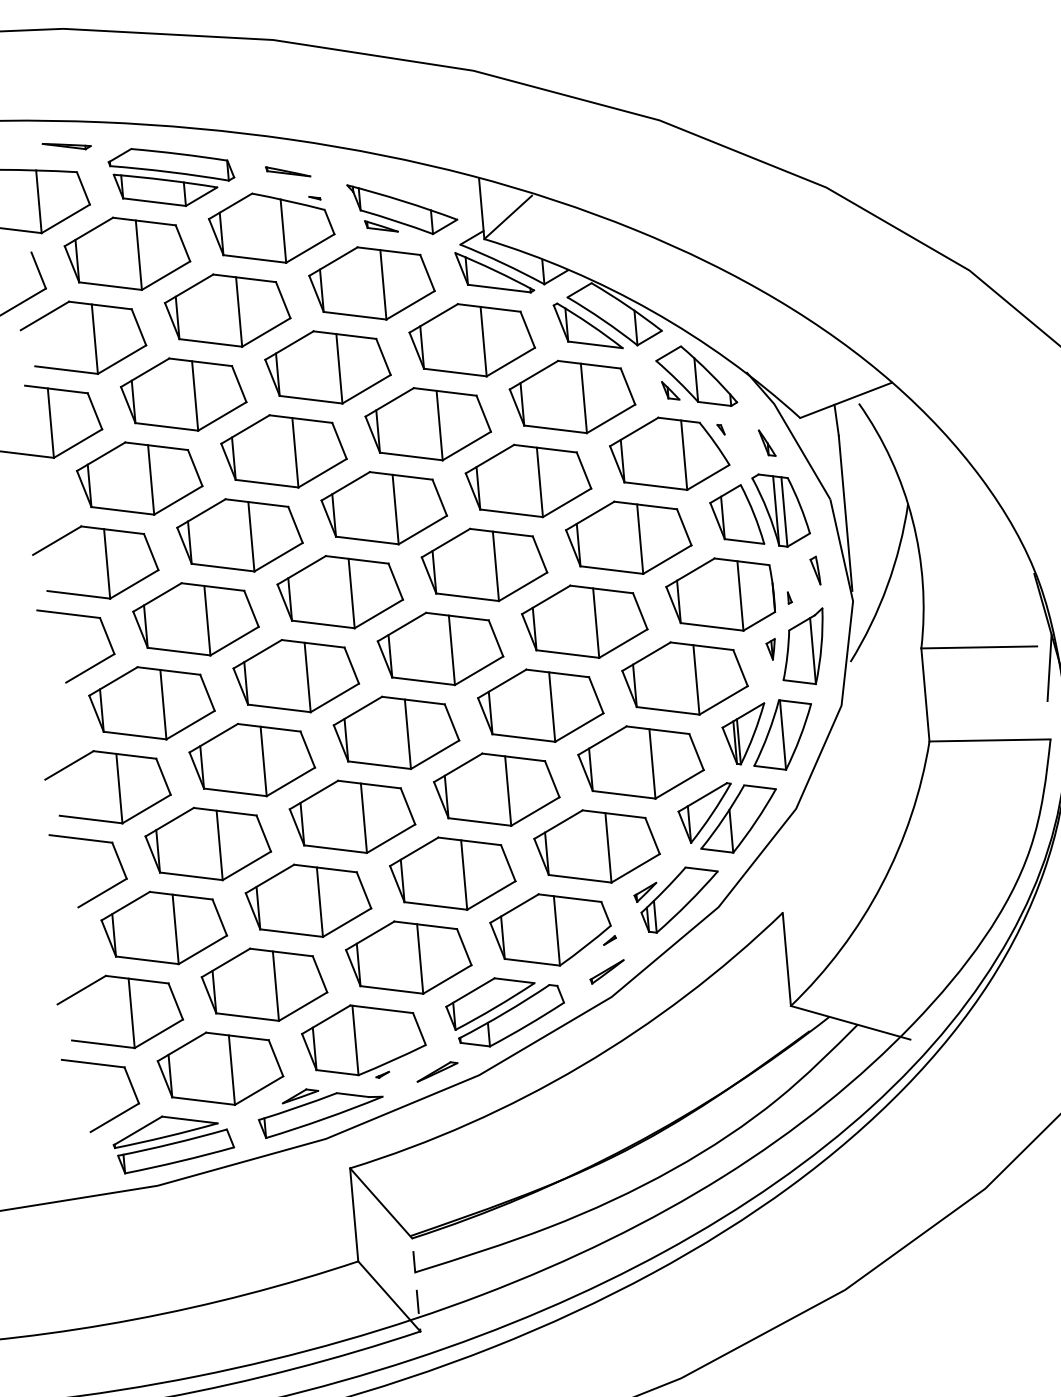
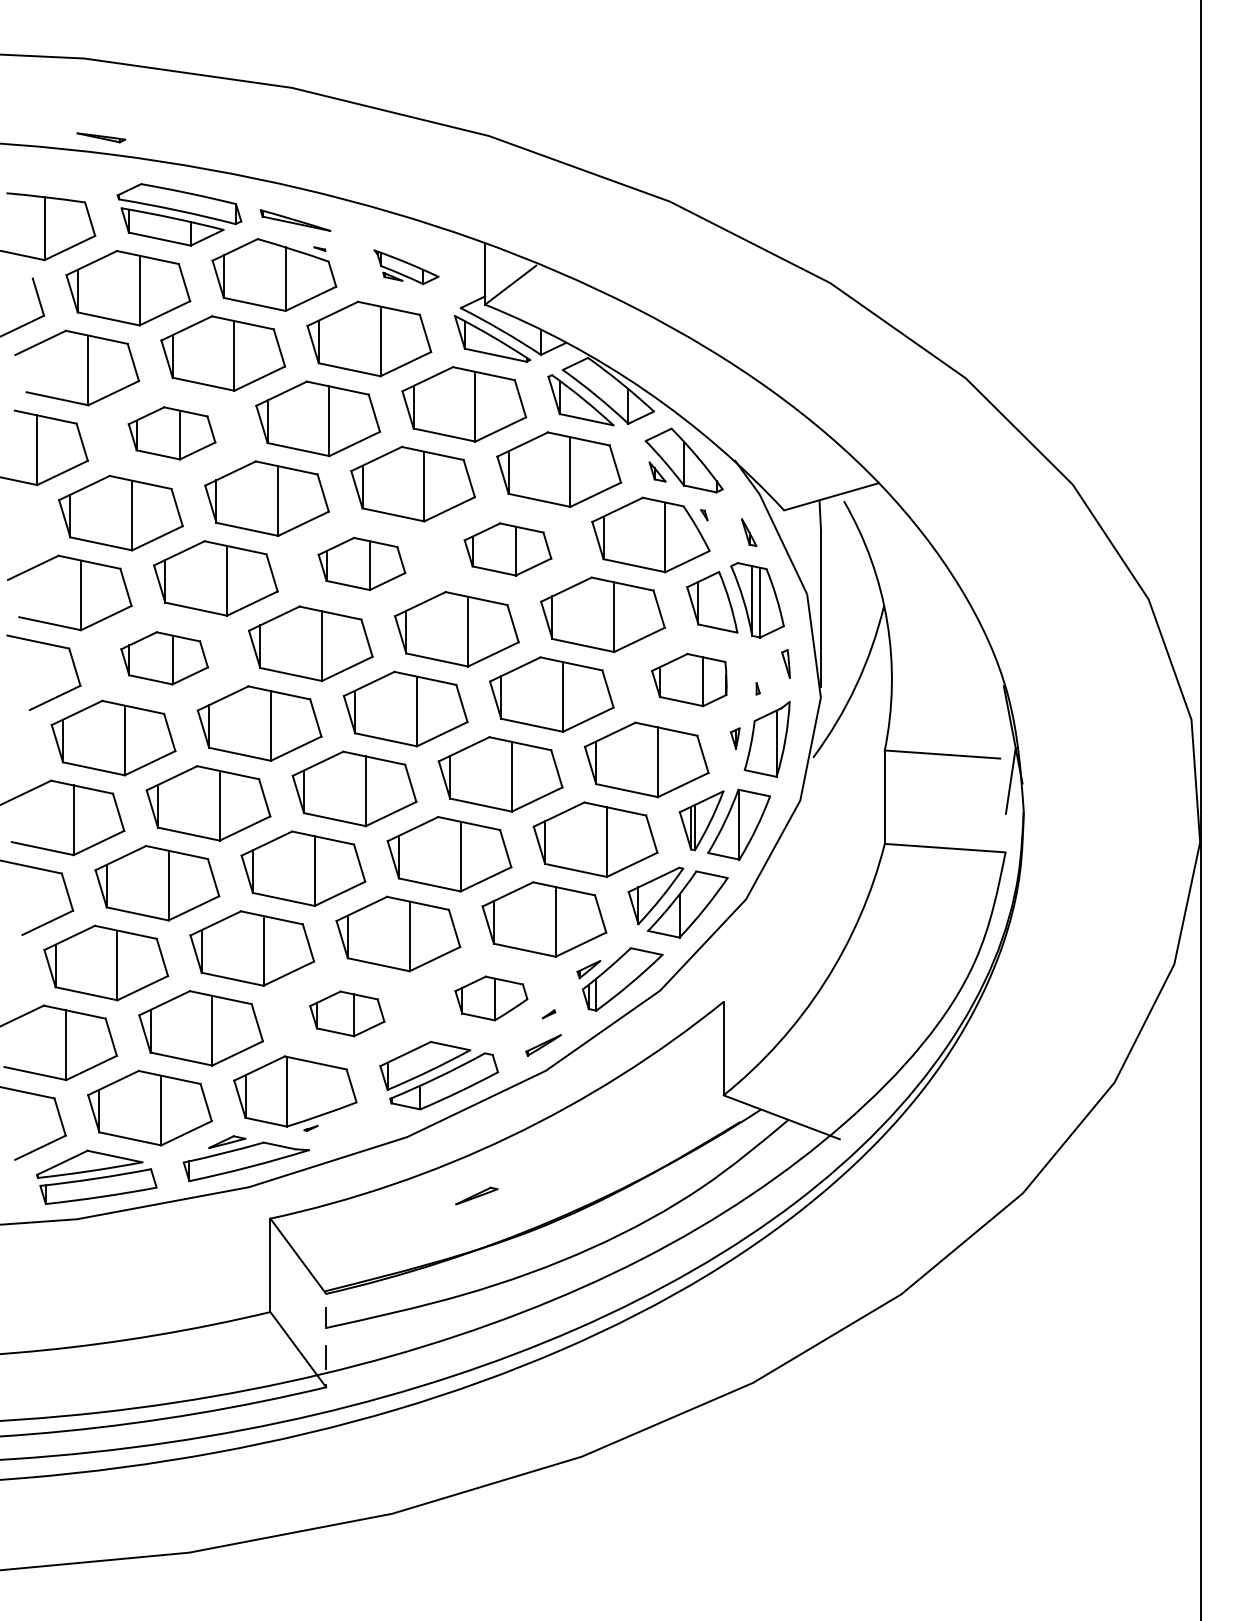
part: (67, 145) -> (101, 137), moved
part: (288, 171) -> (295, 220), size x1.6
part: (402, 208) -> (406, 267), size x0.6
part: (183, 394) -> (171, 433), size x0.7
part: (527, 481) -> (507, 549), size x0.7
part: (383, 507) -> (361, 563), size x0.7
part: (720, 594) -> (689, 679), size x0.7
part: (195, 619) -> (164, 658), size x0.7
part: (551, 929) -> (491, 998), size x0.6
part: (409, 957) -> (347, 1013), size x0.6
part: (437, 1071) -> (476, 1195), moved

